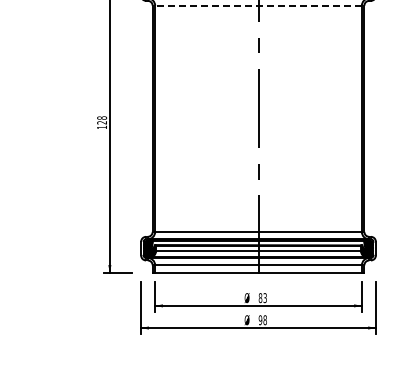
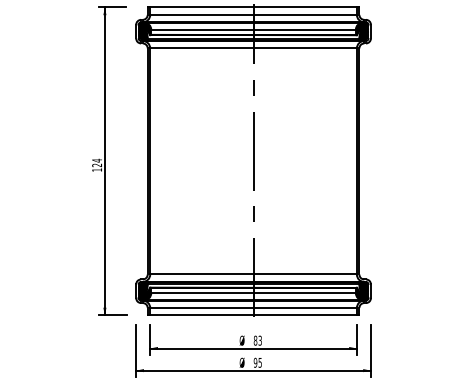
line: (258, 5) -> (253, 48), dashed -> solid
text: (102, 117) -> (97, 160), 128 -> 124
text: (264, 319) -> (259, 362), 98 -> 95

